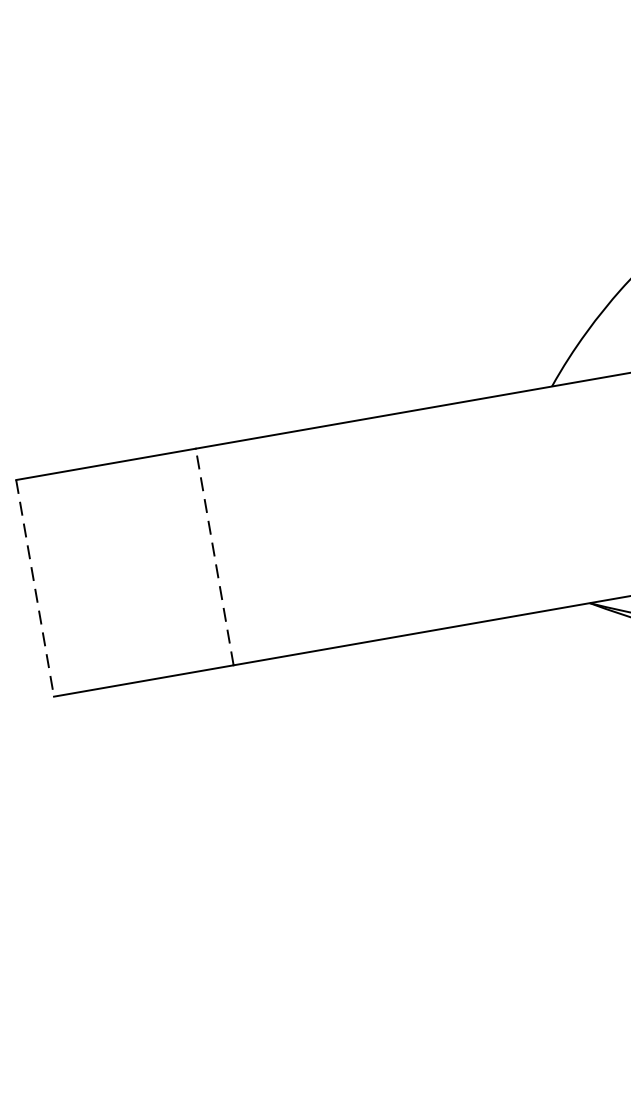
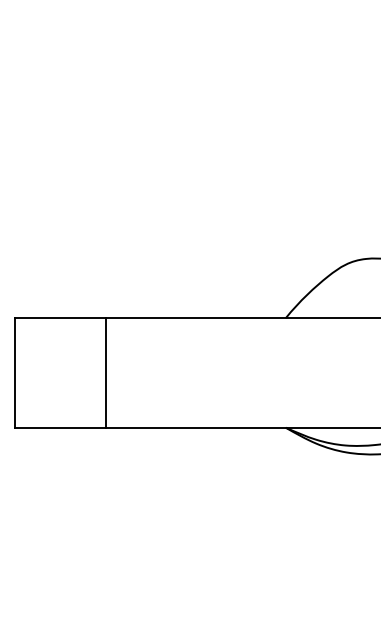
line: (213, 556) -> (105, 372), dashed -> solid
line: (35, 587) -> (15, 372), dashed -> solid

